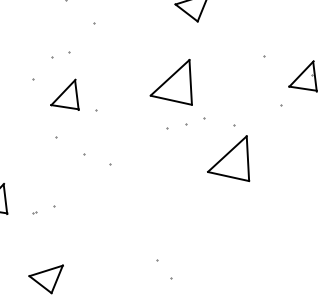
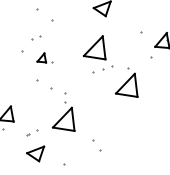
part: (74, 93) -> (44, 57), size x0.6
part: (43, 209) -> (32, 132), moved
part: (104, 209) -> (63, 116), added

